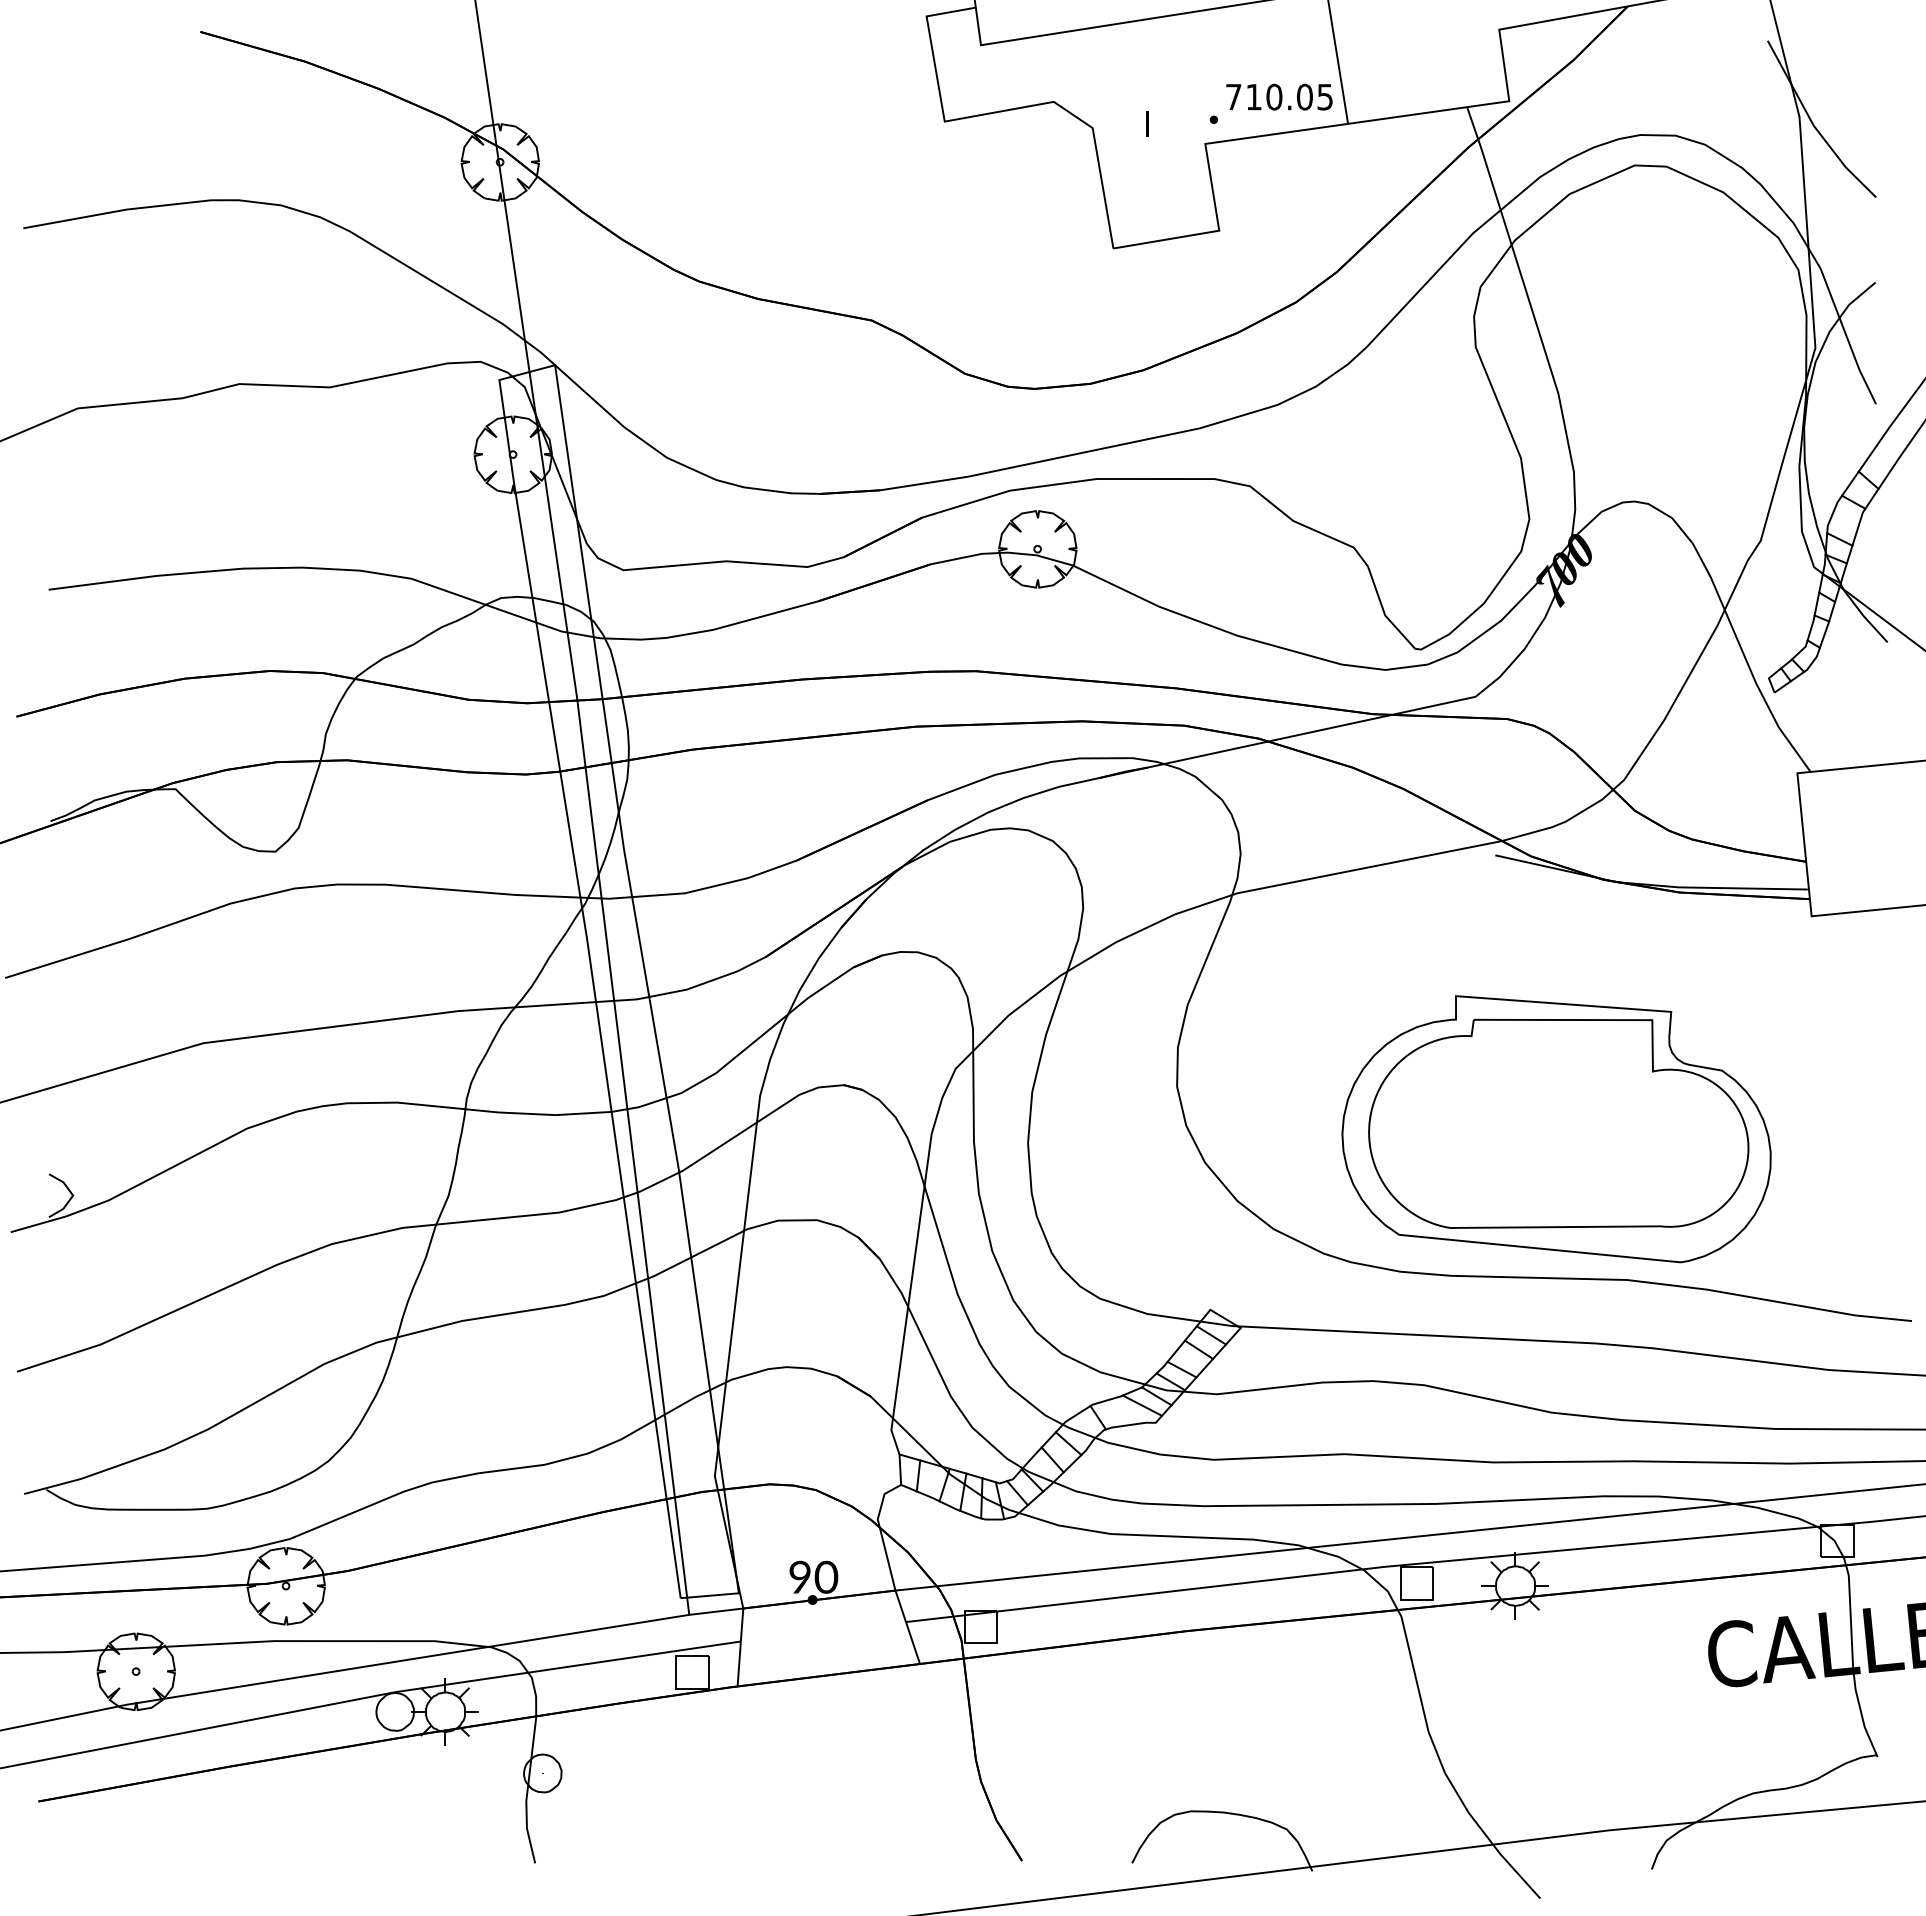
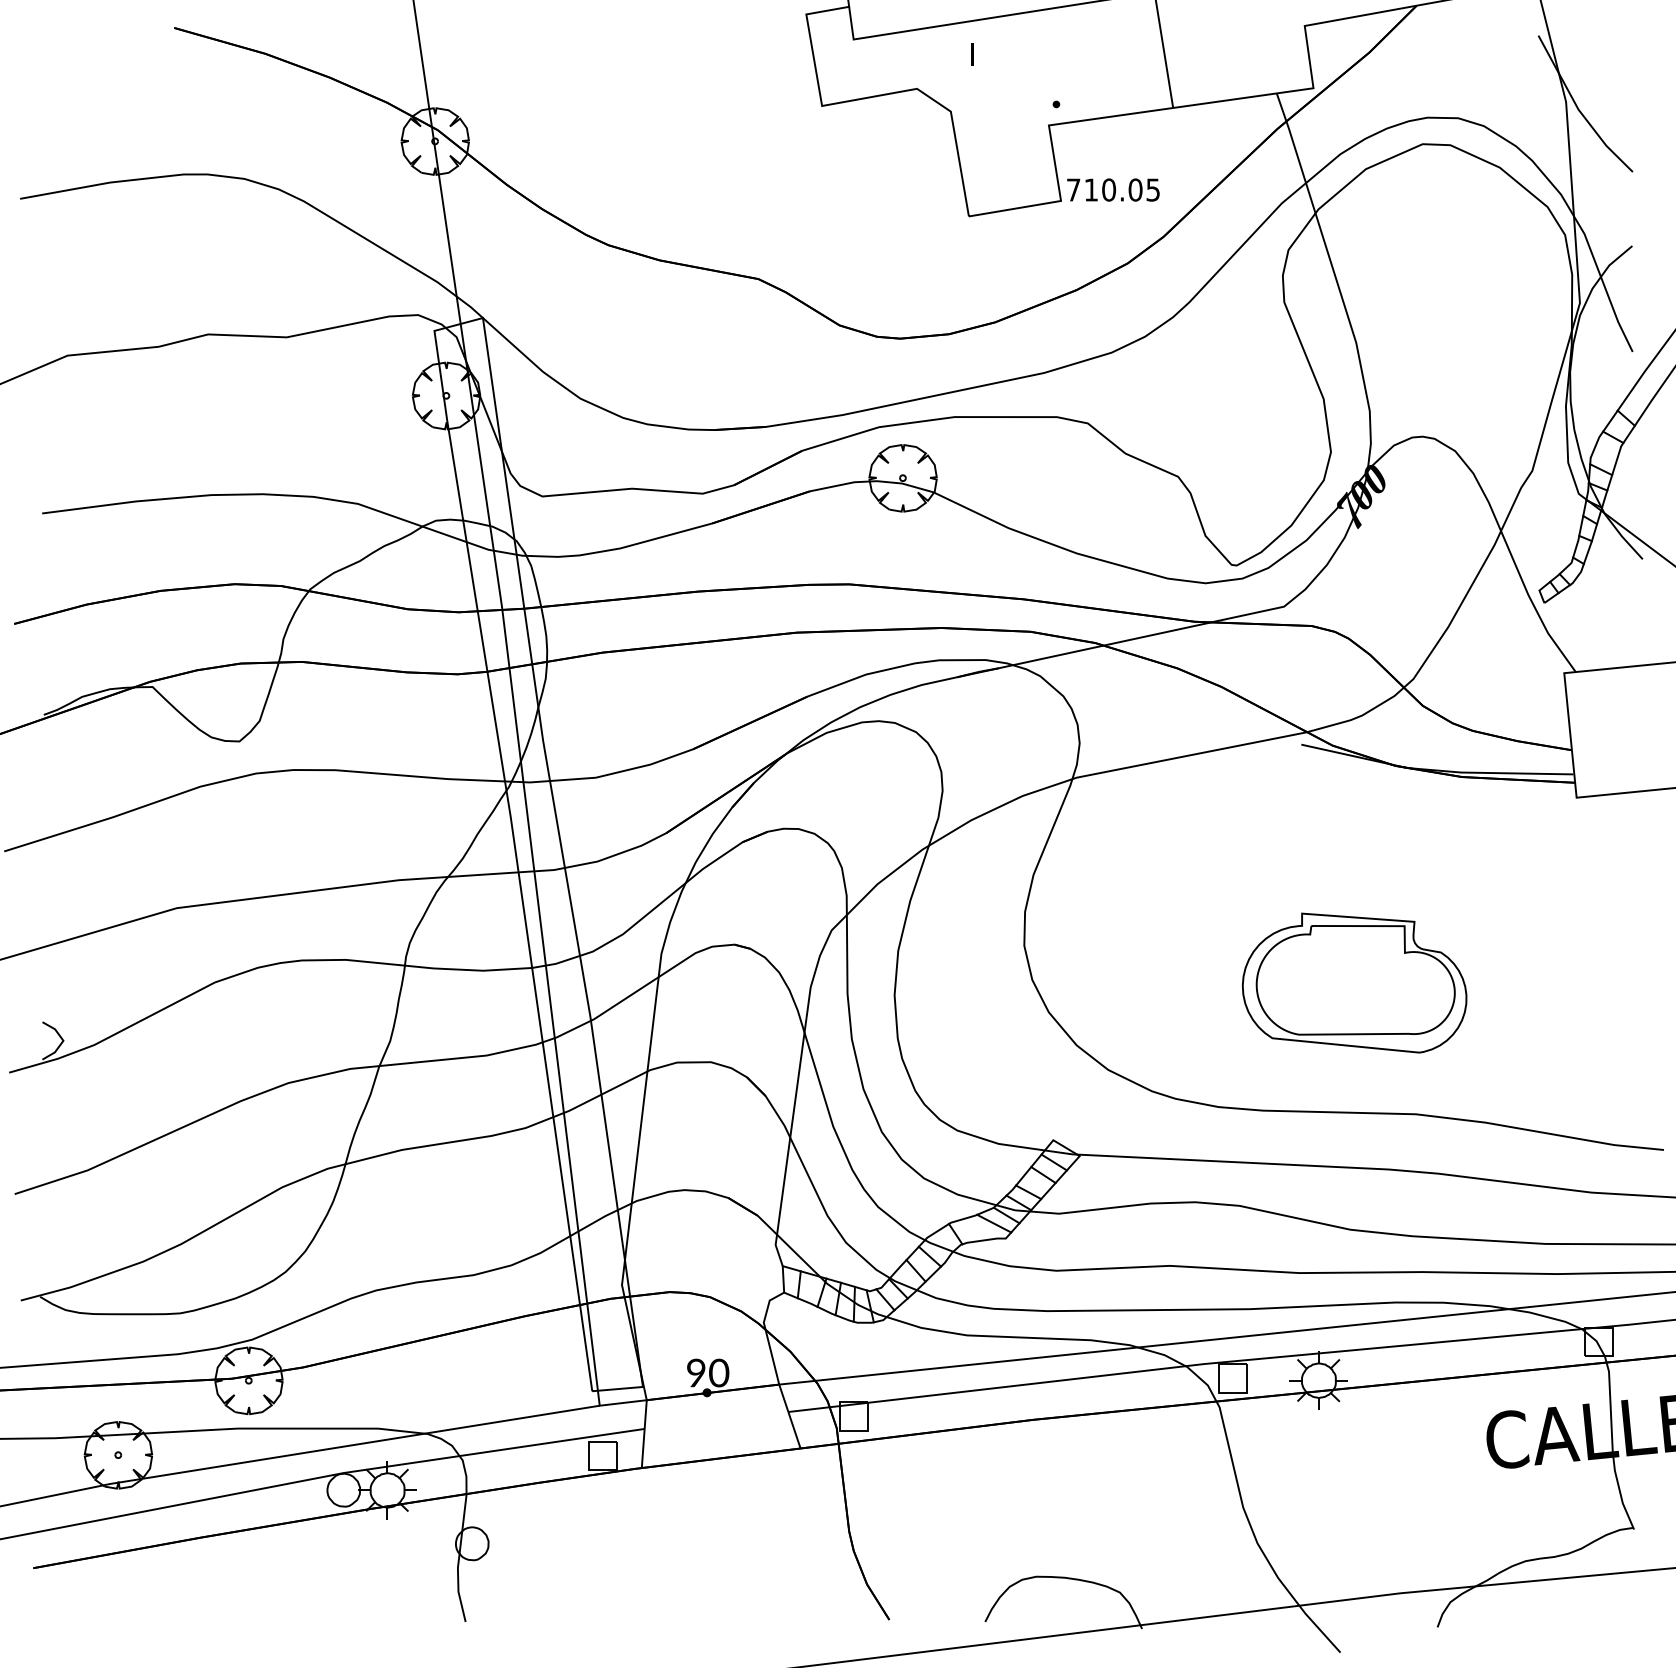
text: (1279, 96) -> (1113, 189), moved
text: (1147, 123) -> (972, 53), moved
part: (1556, 1129) -> (1354, 983), size x0.6

